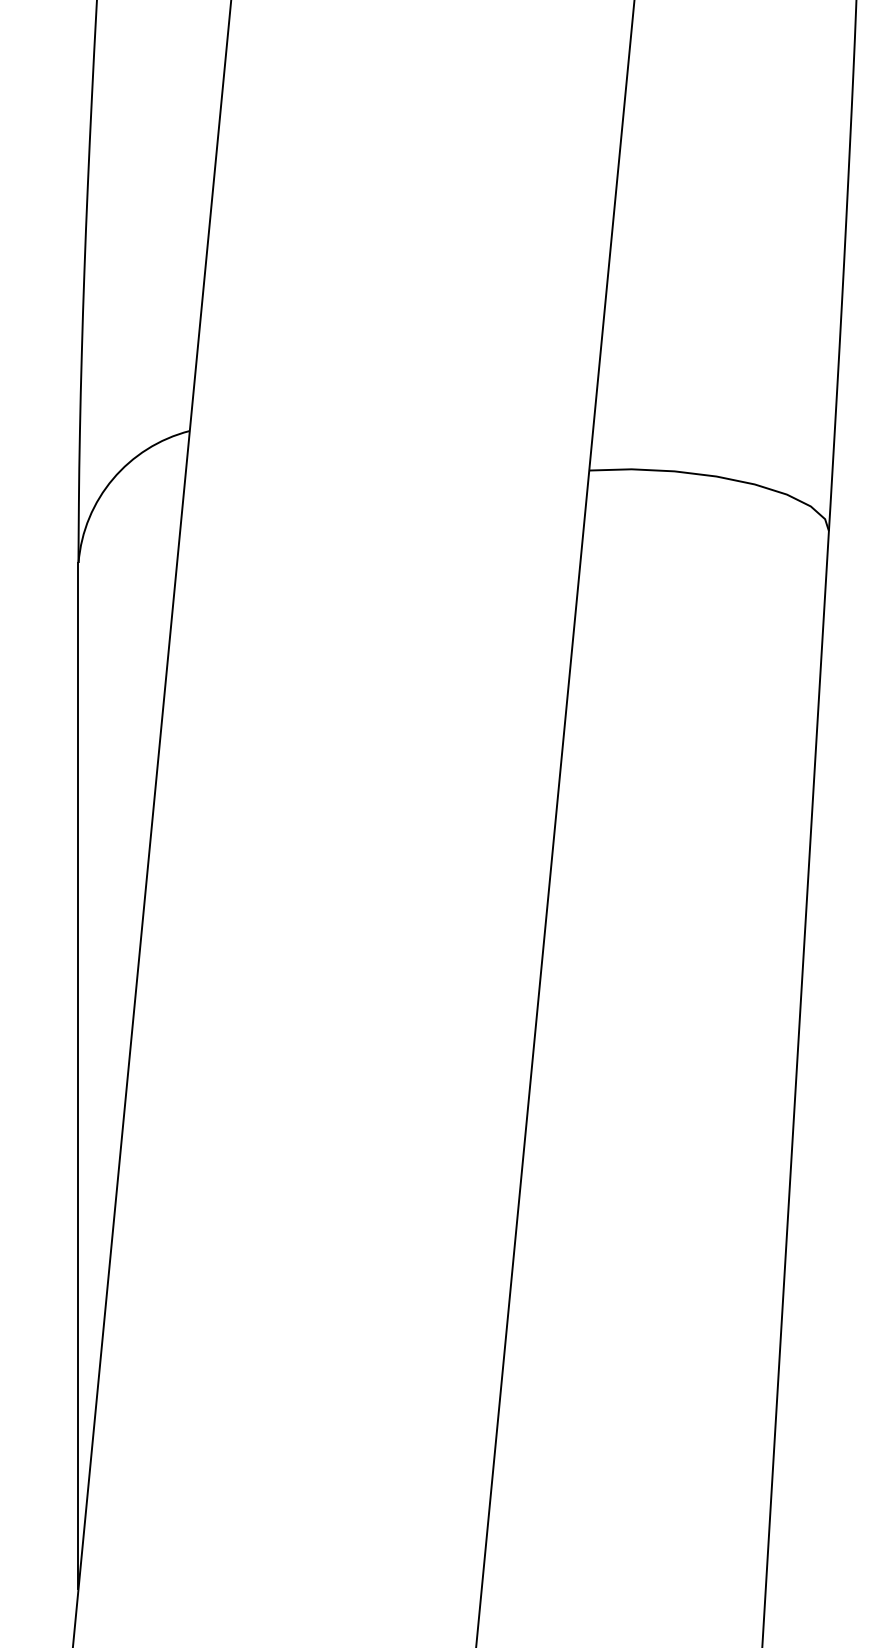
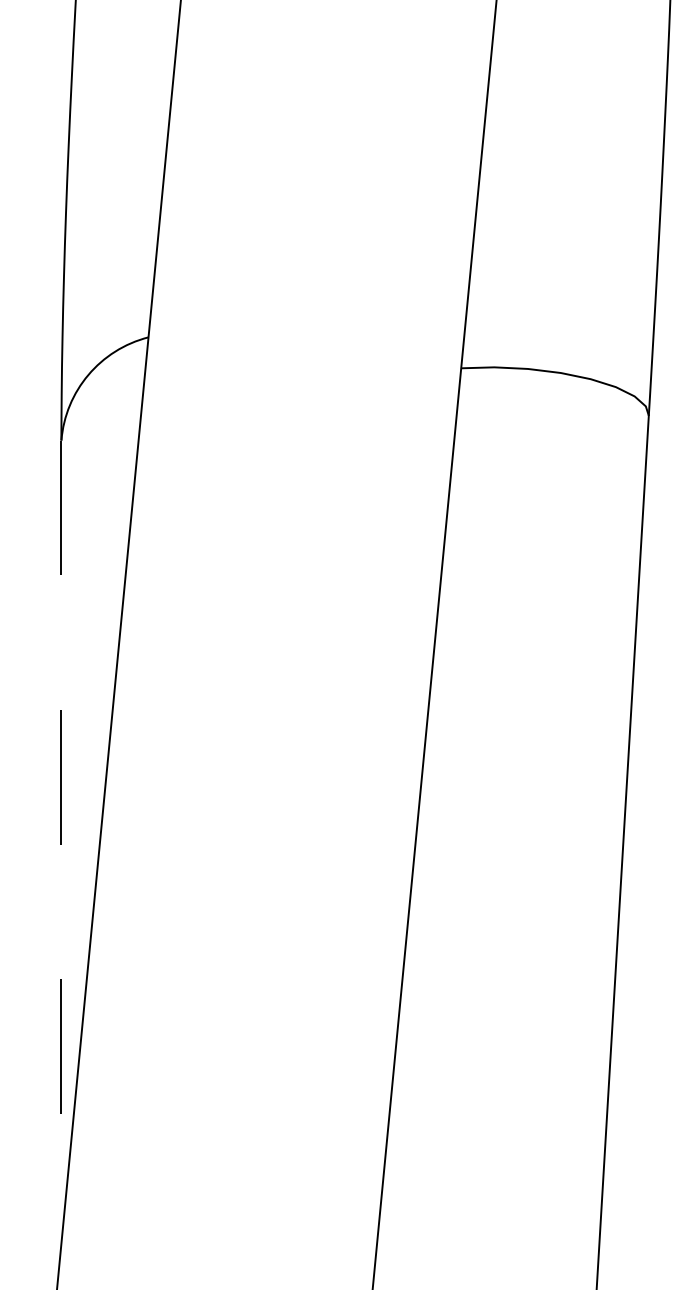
line: (78, 1076) -> (61, 842), solid -> dashed

